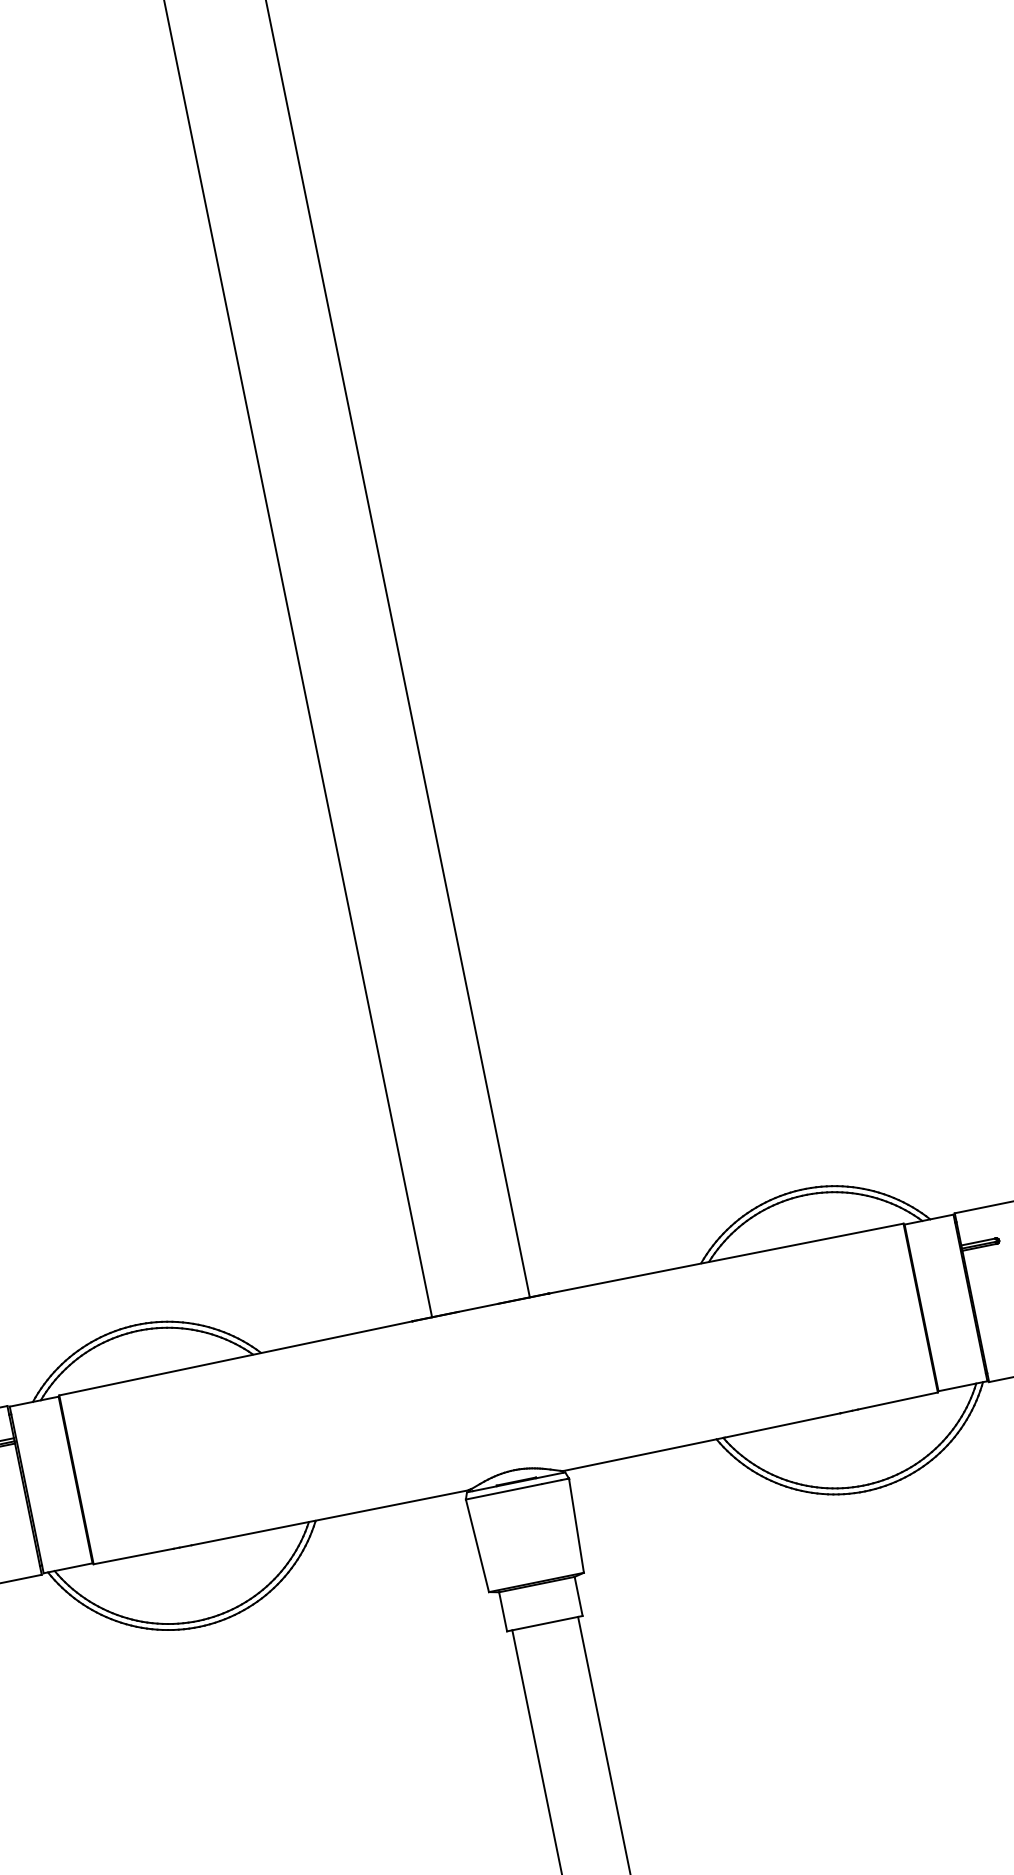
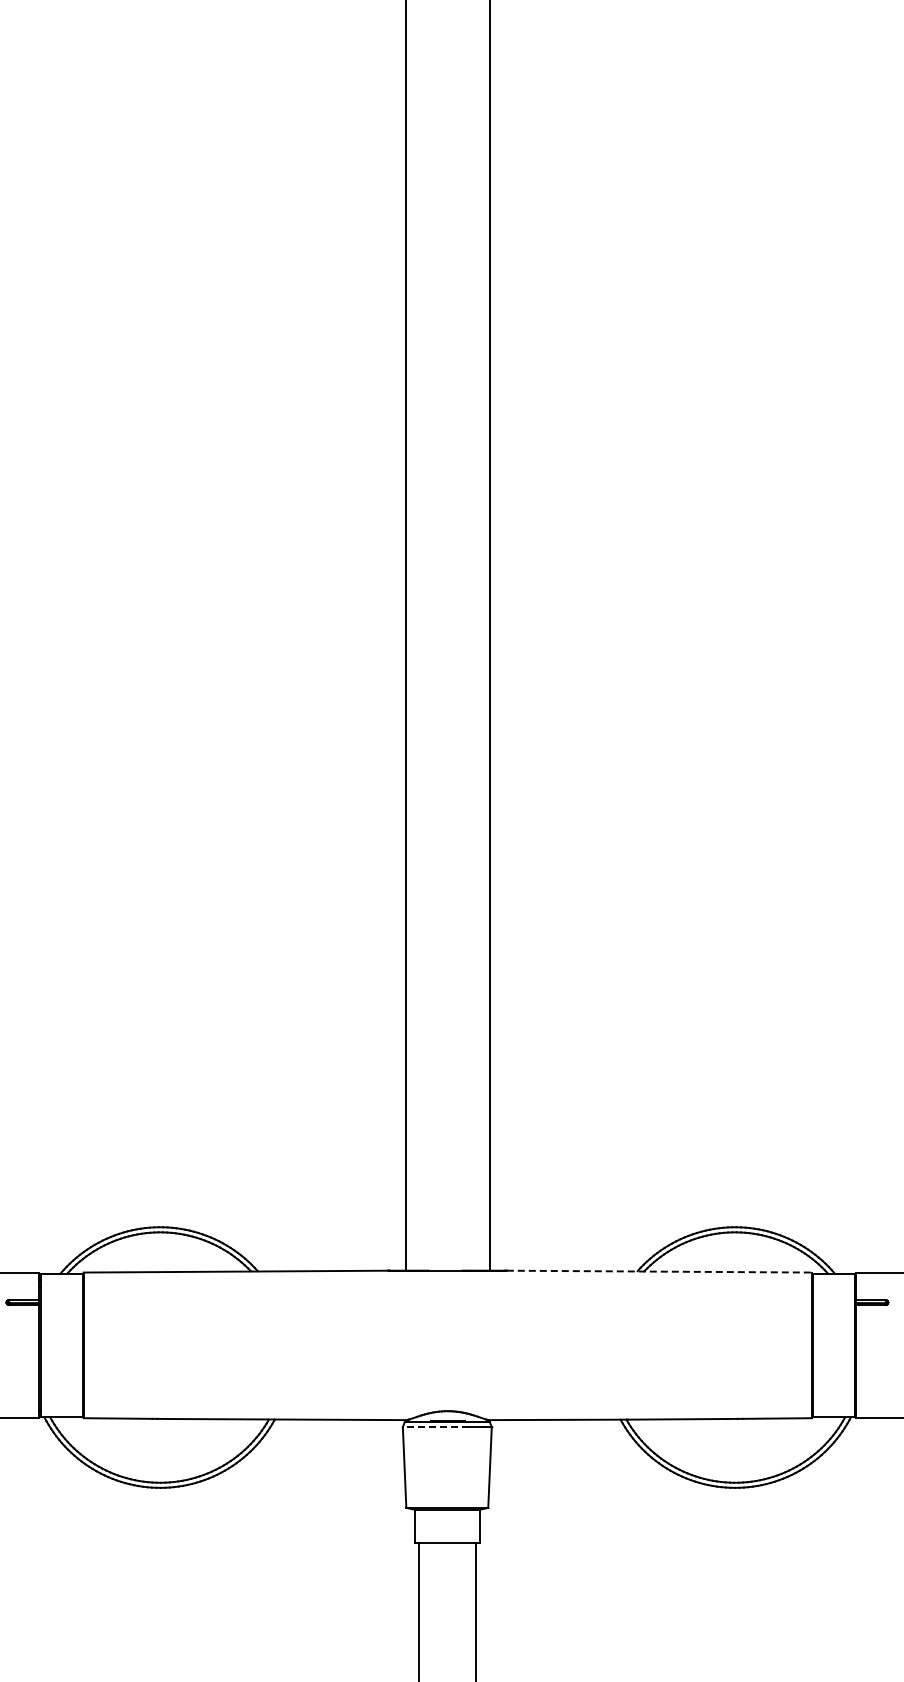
line: (726, 1258) -> (659, 1271), solid -> dashed
line: (503, 1492) -> (435, 1427), solid -> dashed

